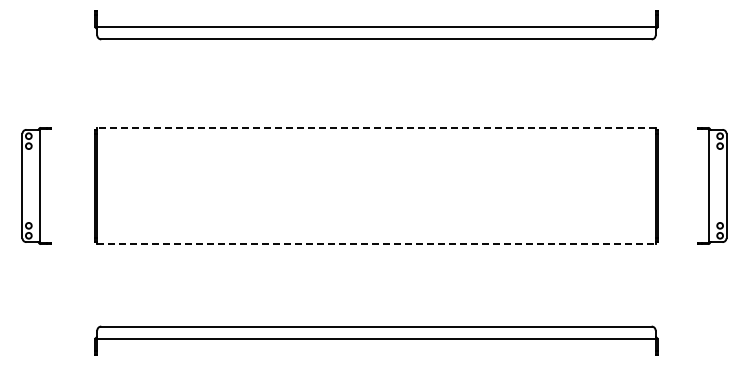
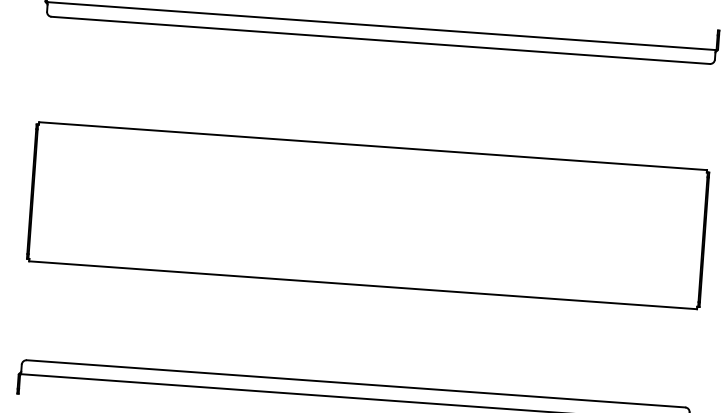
line: (375, 127) -> (371, 145), dashed -> solid
line: (376, 244) -> (363, 285), dashed -> solid

